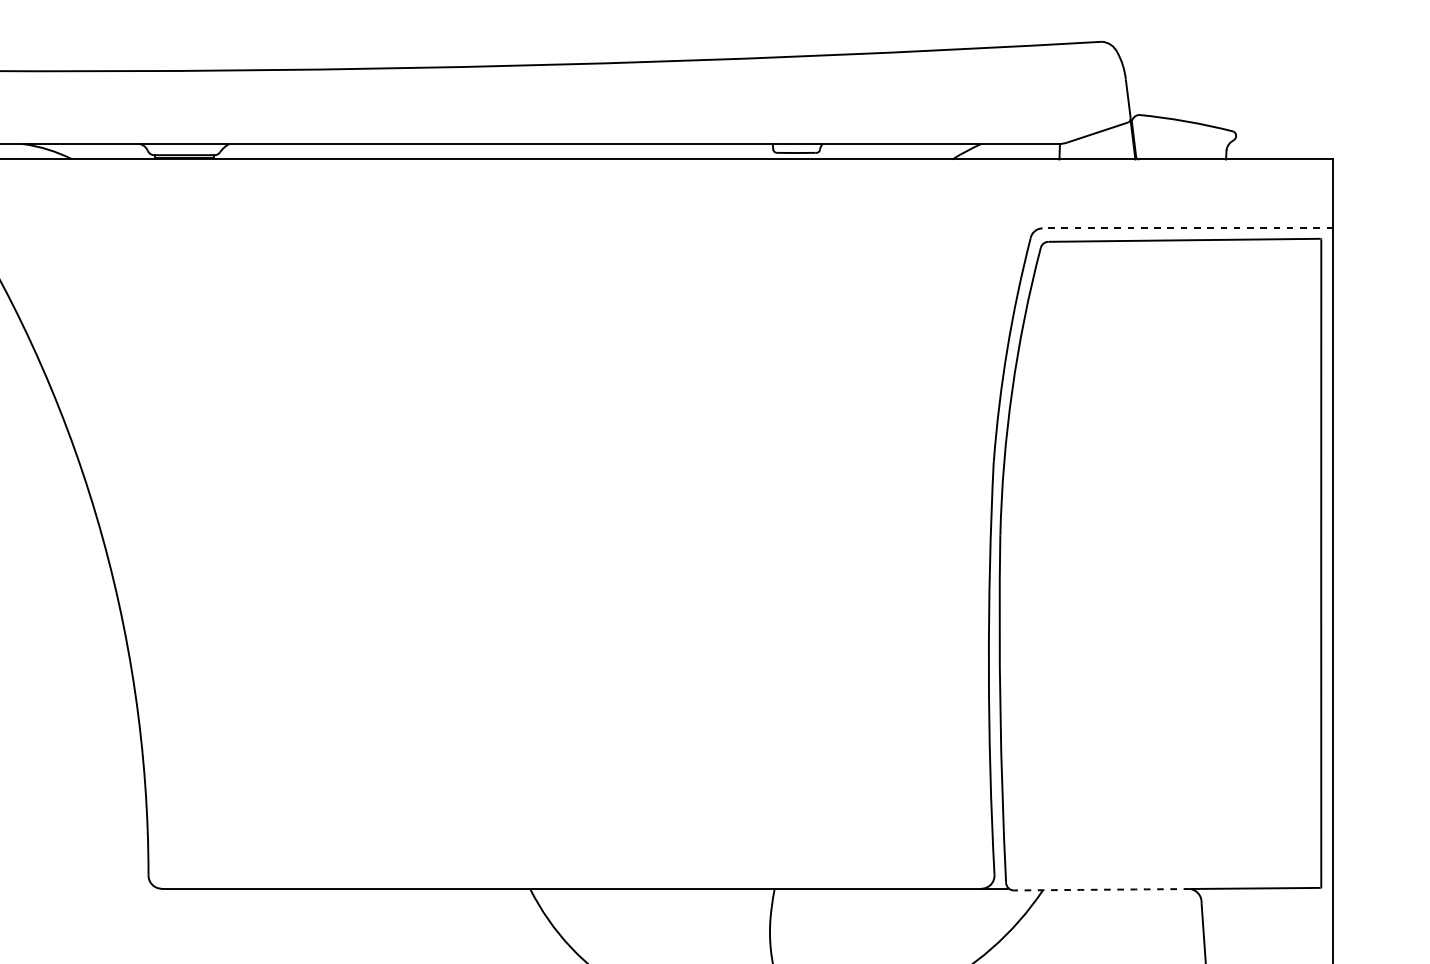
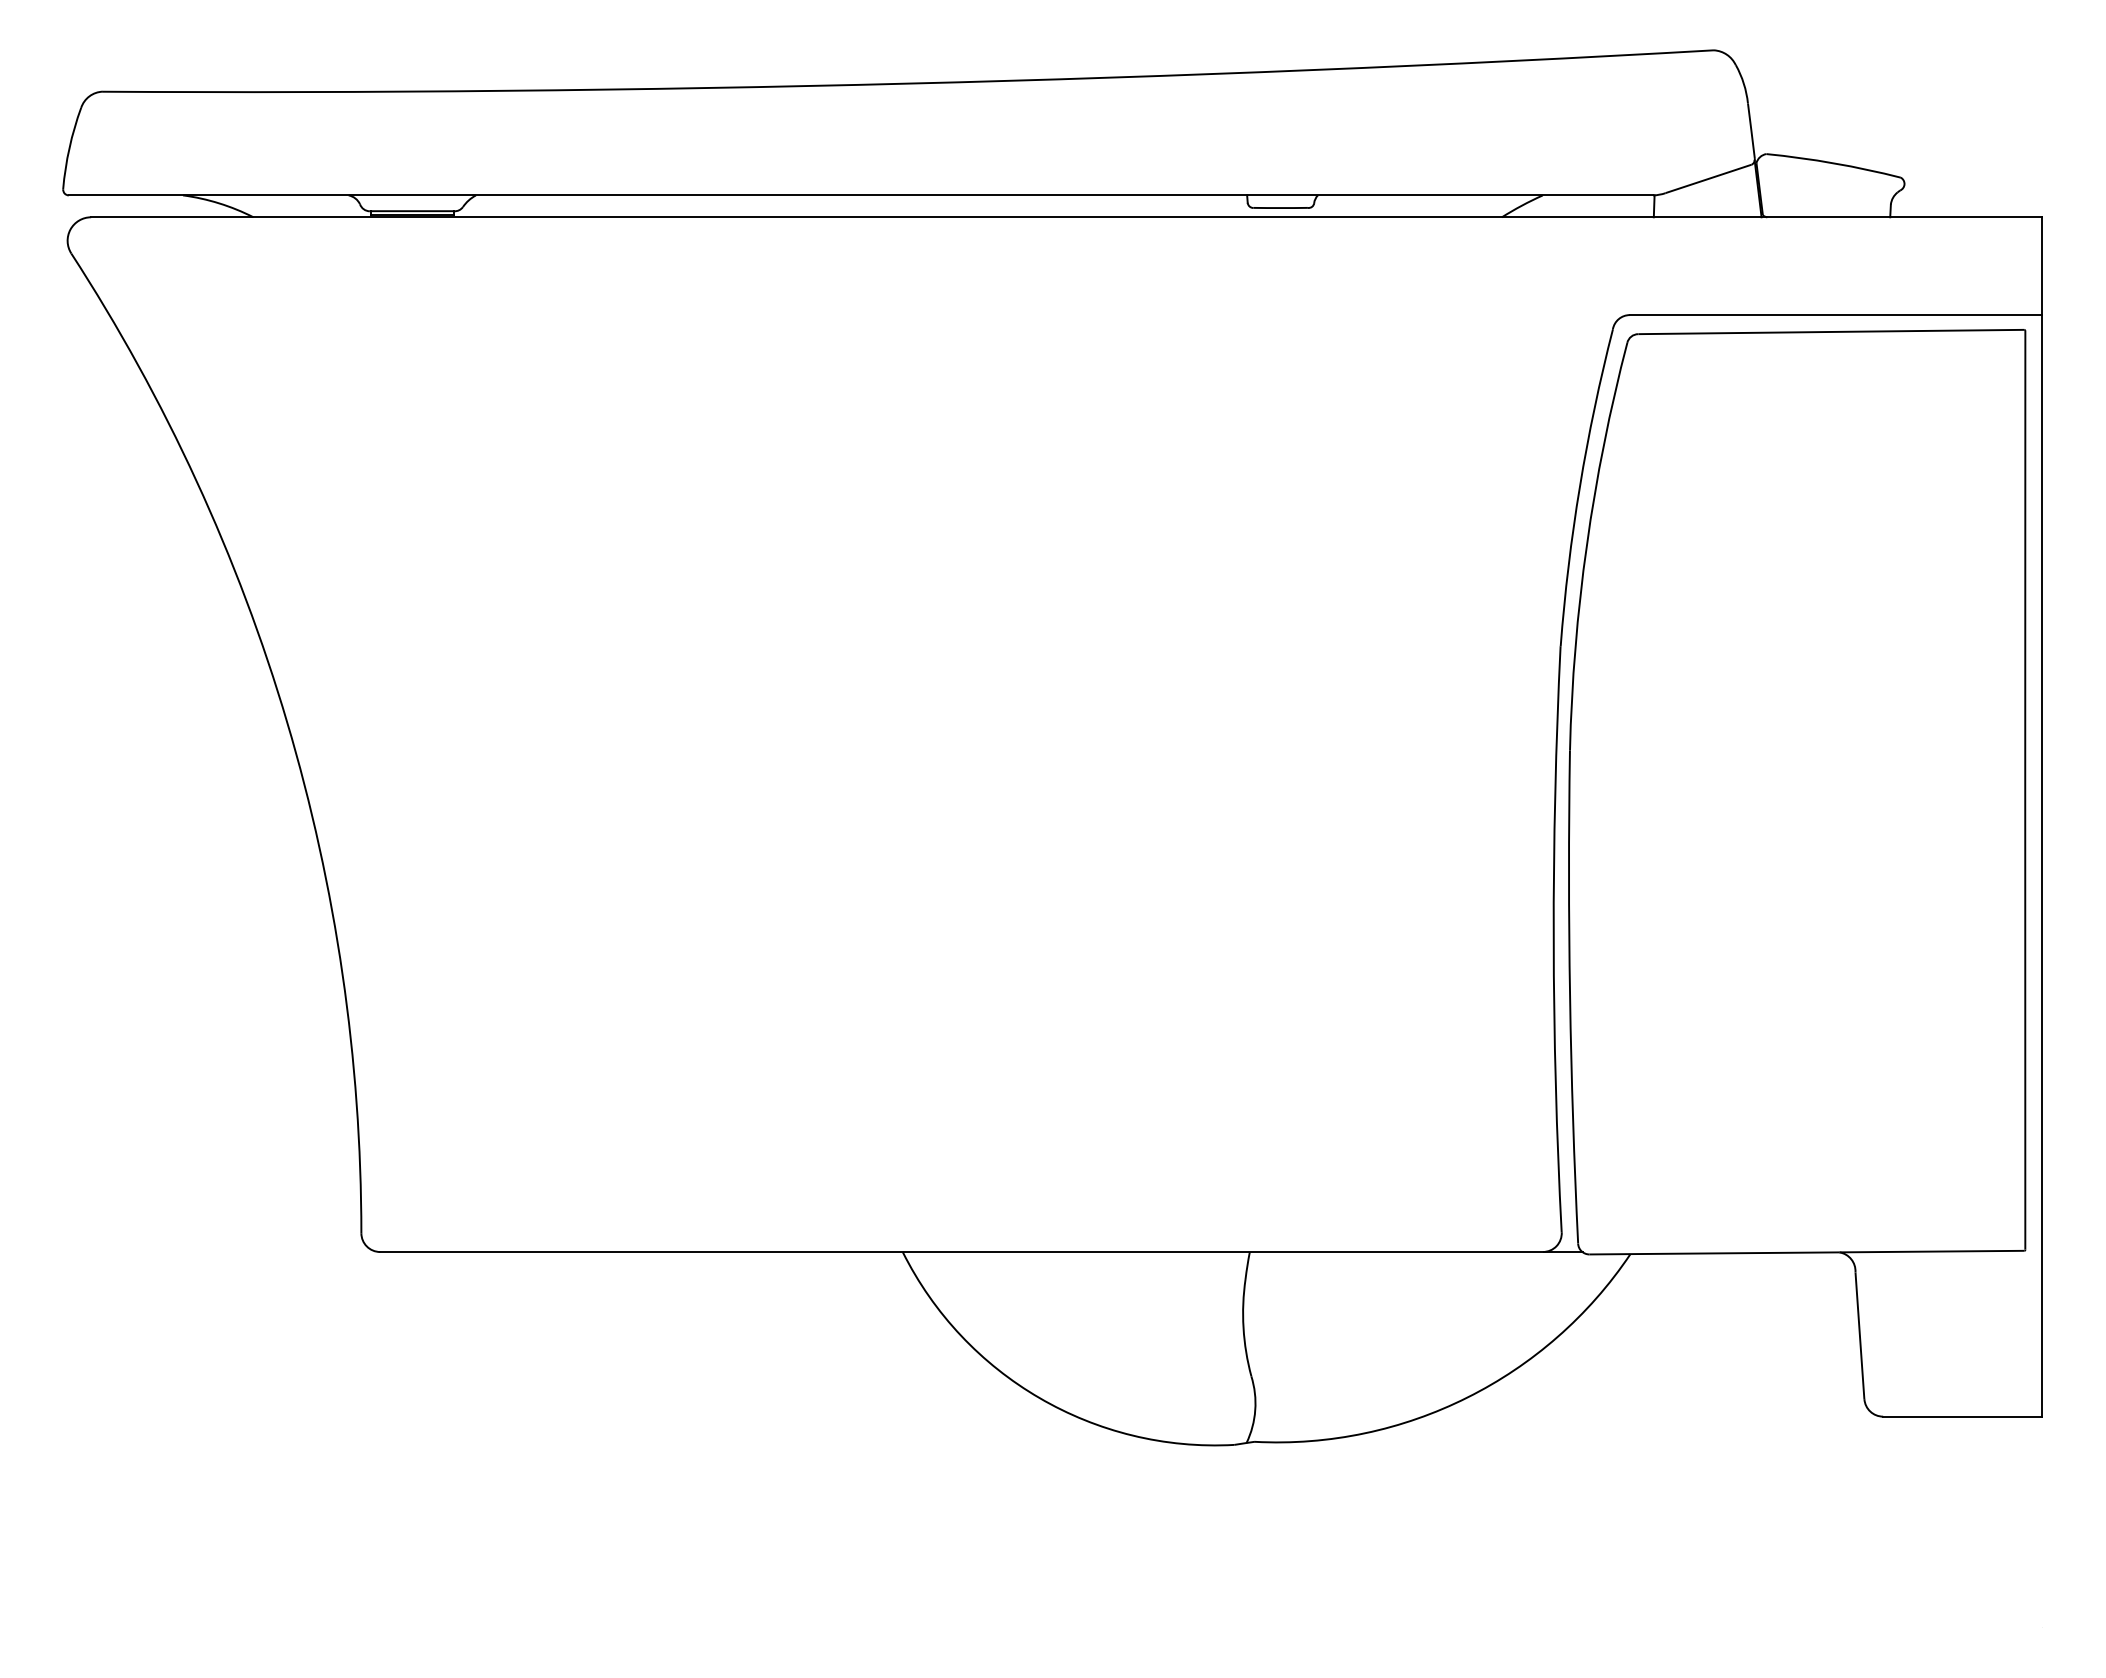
line: (1187, 228) -> (1835, 315), dashed -> solid
arc: (1102, 889) -> (1714, 1253), dashed -> solid

